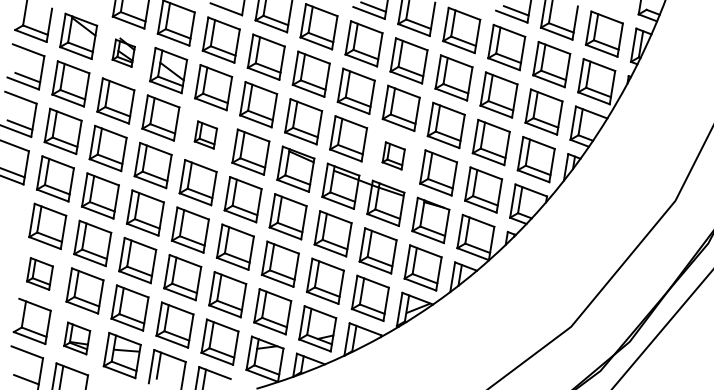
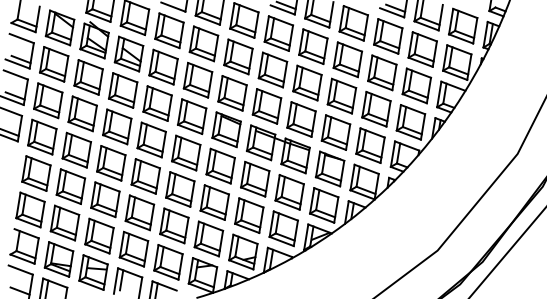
part: (123, 52) -> (94, 40), size x1.67
part: (205, 134) -> (157, 103), size x1.67
part: (393, 155) -> (301, 119), size x1.67
part: (39, 273) -> (30, 209), size x1.43
part: (76, 338) -> (58, 259), size x1.43

